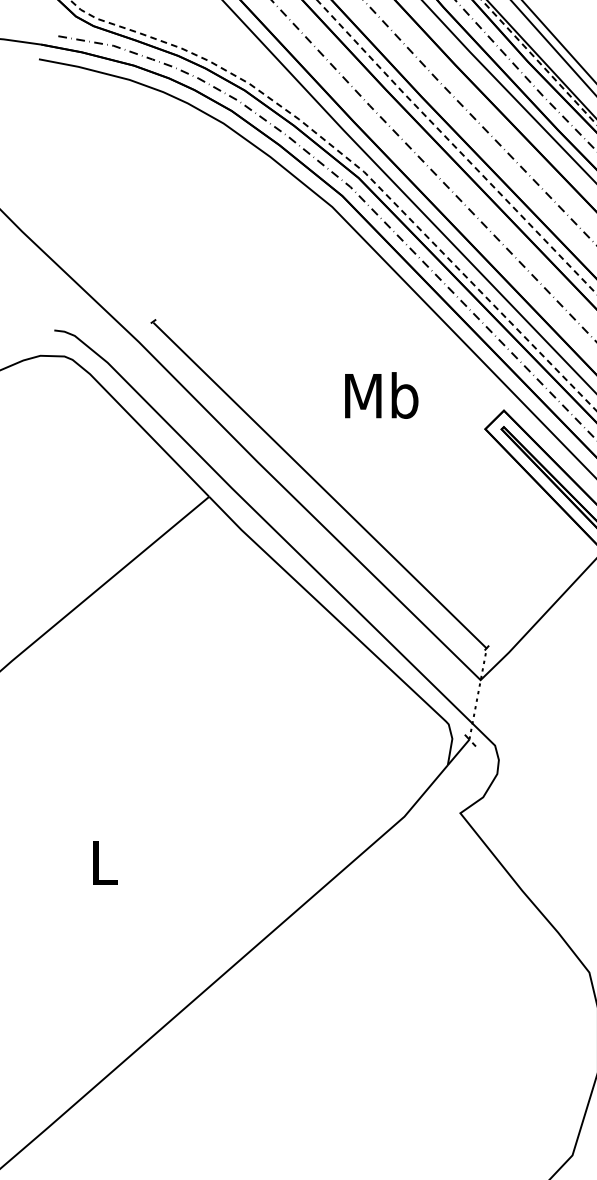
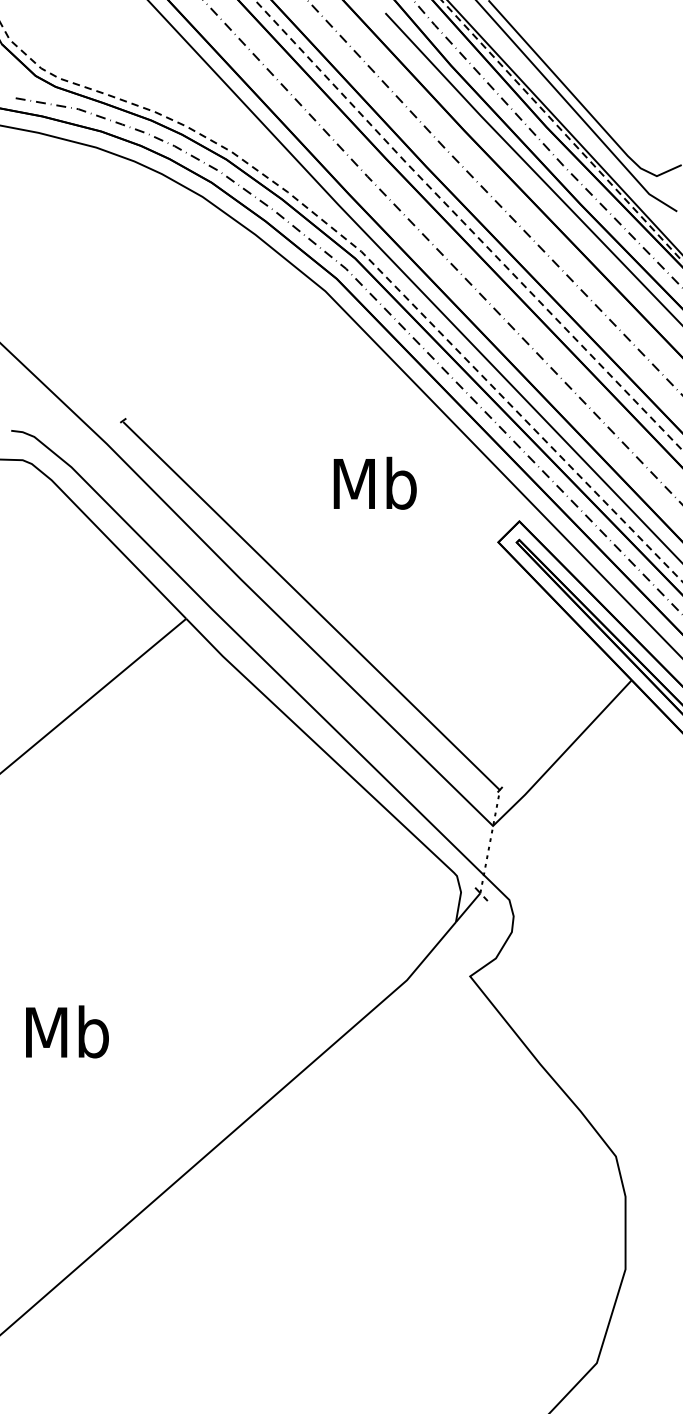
text: (381, 394) -> (374, 482), moved
text: (104, 861) -> (67, 1031), L -> Mb

